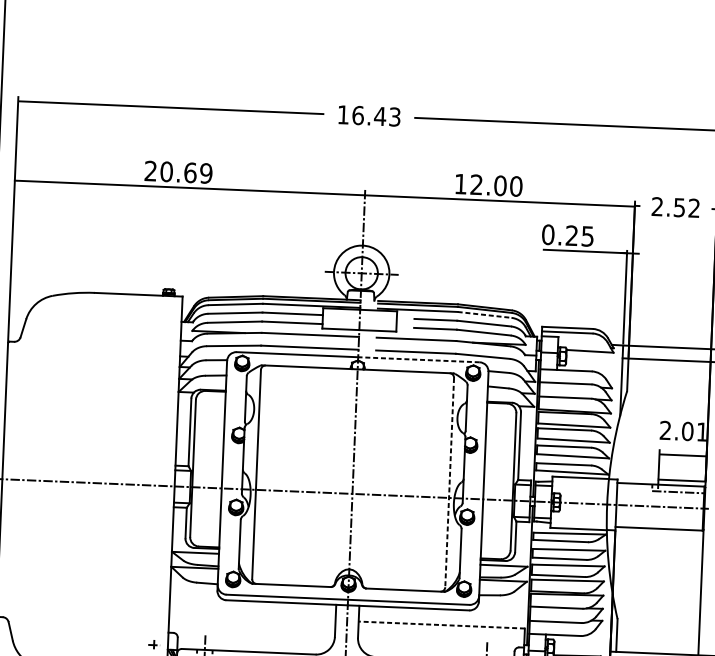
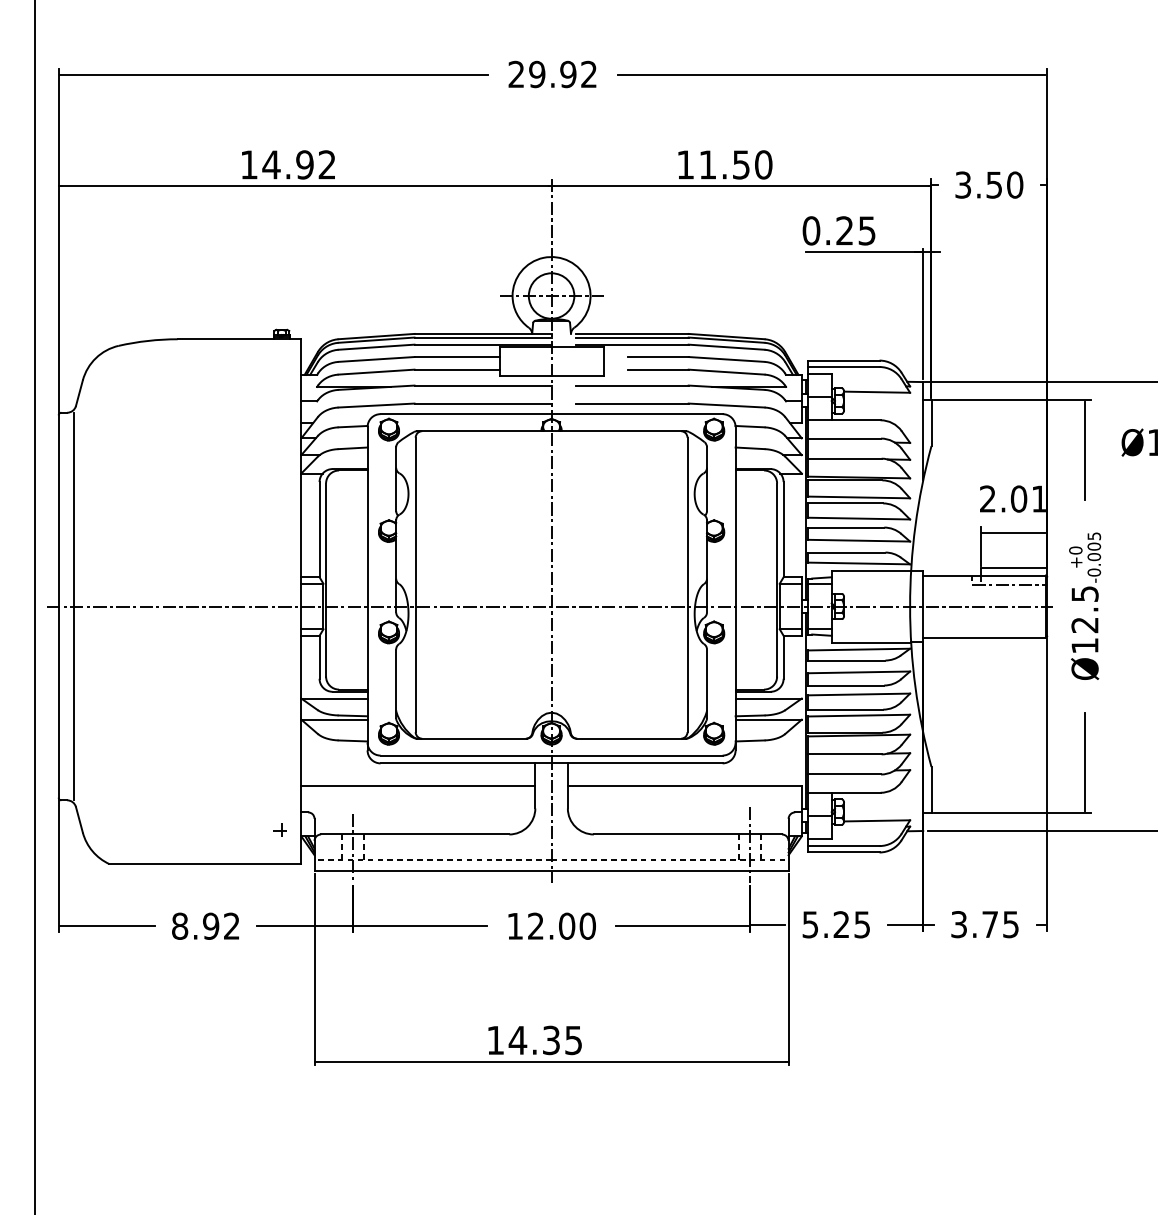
text: (368, 115) -> (552, 74), 16.43 -> 29.92
text: (178, 172) -> (287, 164), 20.69 -> 14.92
text: (488, 185) -> (724, 164), 12.00 -> 11.50
text: (676, 207) -> (989, 184), 2.52 -> 3.50
line: (485, 315) -> (727, 347), dashed -> solid
line: (419, 360) -> (637, 414), dashed -> solid
line: (13, 479) -> (74, 606), added
line: (449, 483) -> (687, 585), dashed -> solid
line: (252, 617) -> (418, 785), added
line: (441, 624) -> (684, 785), dashed -> solid

